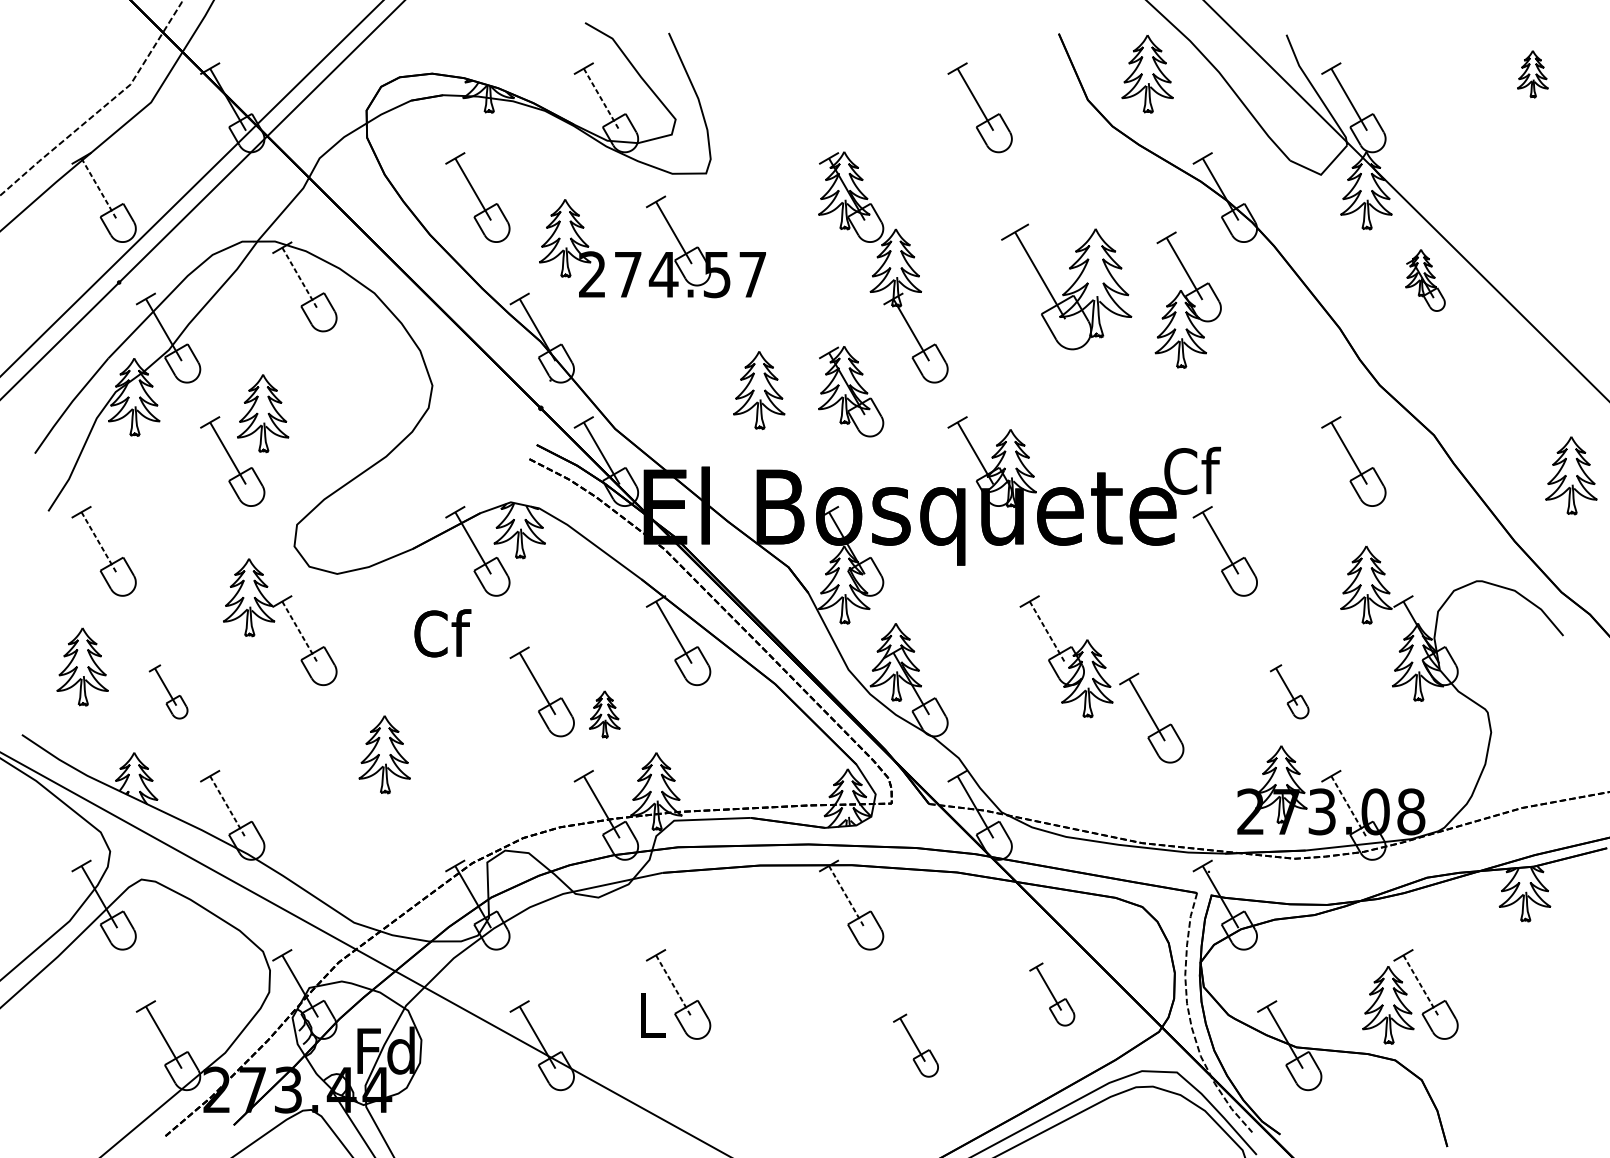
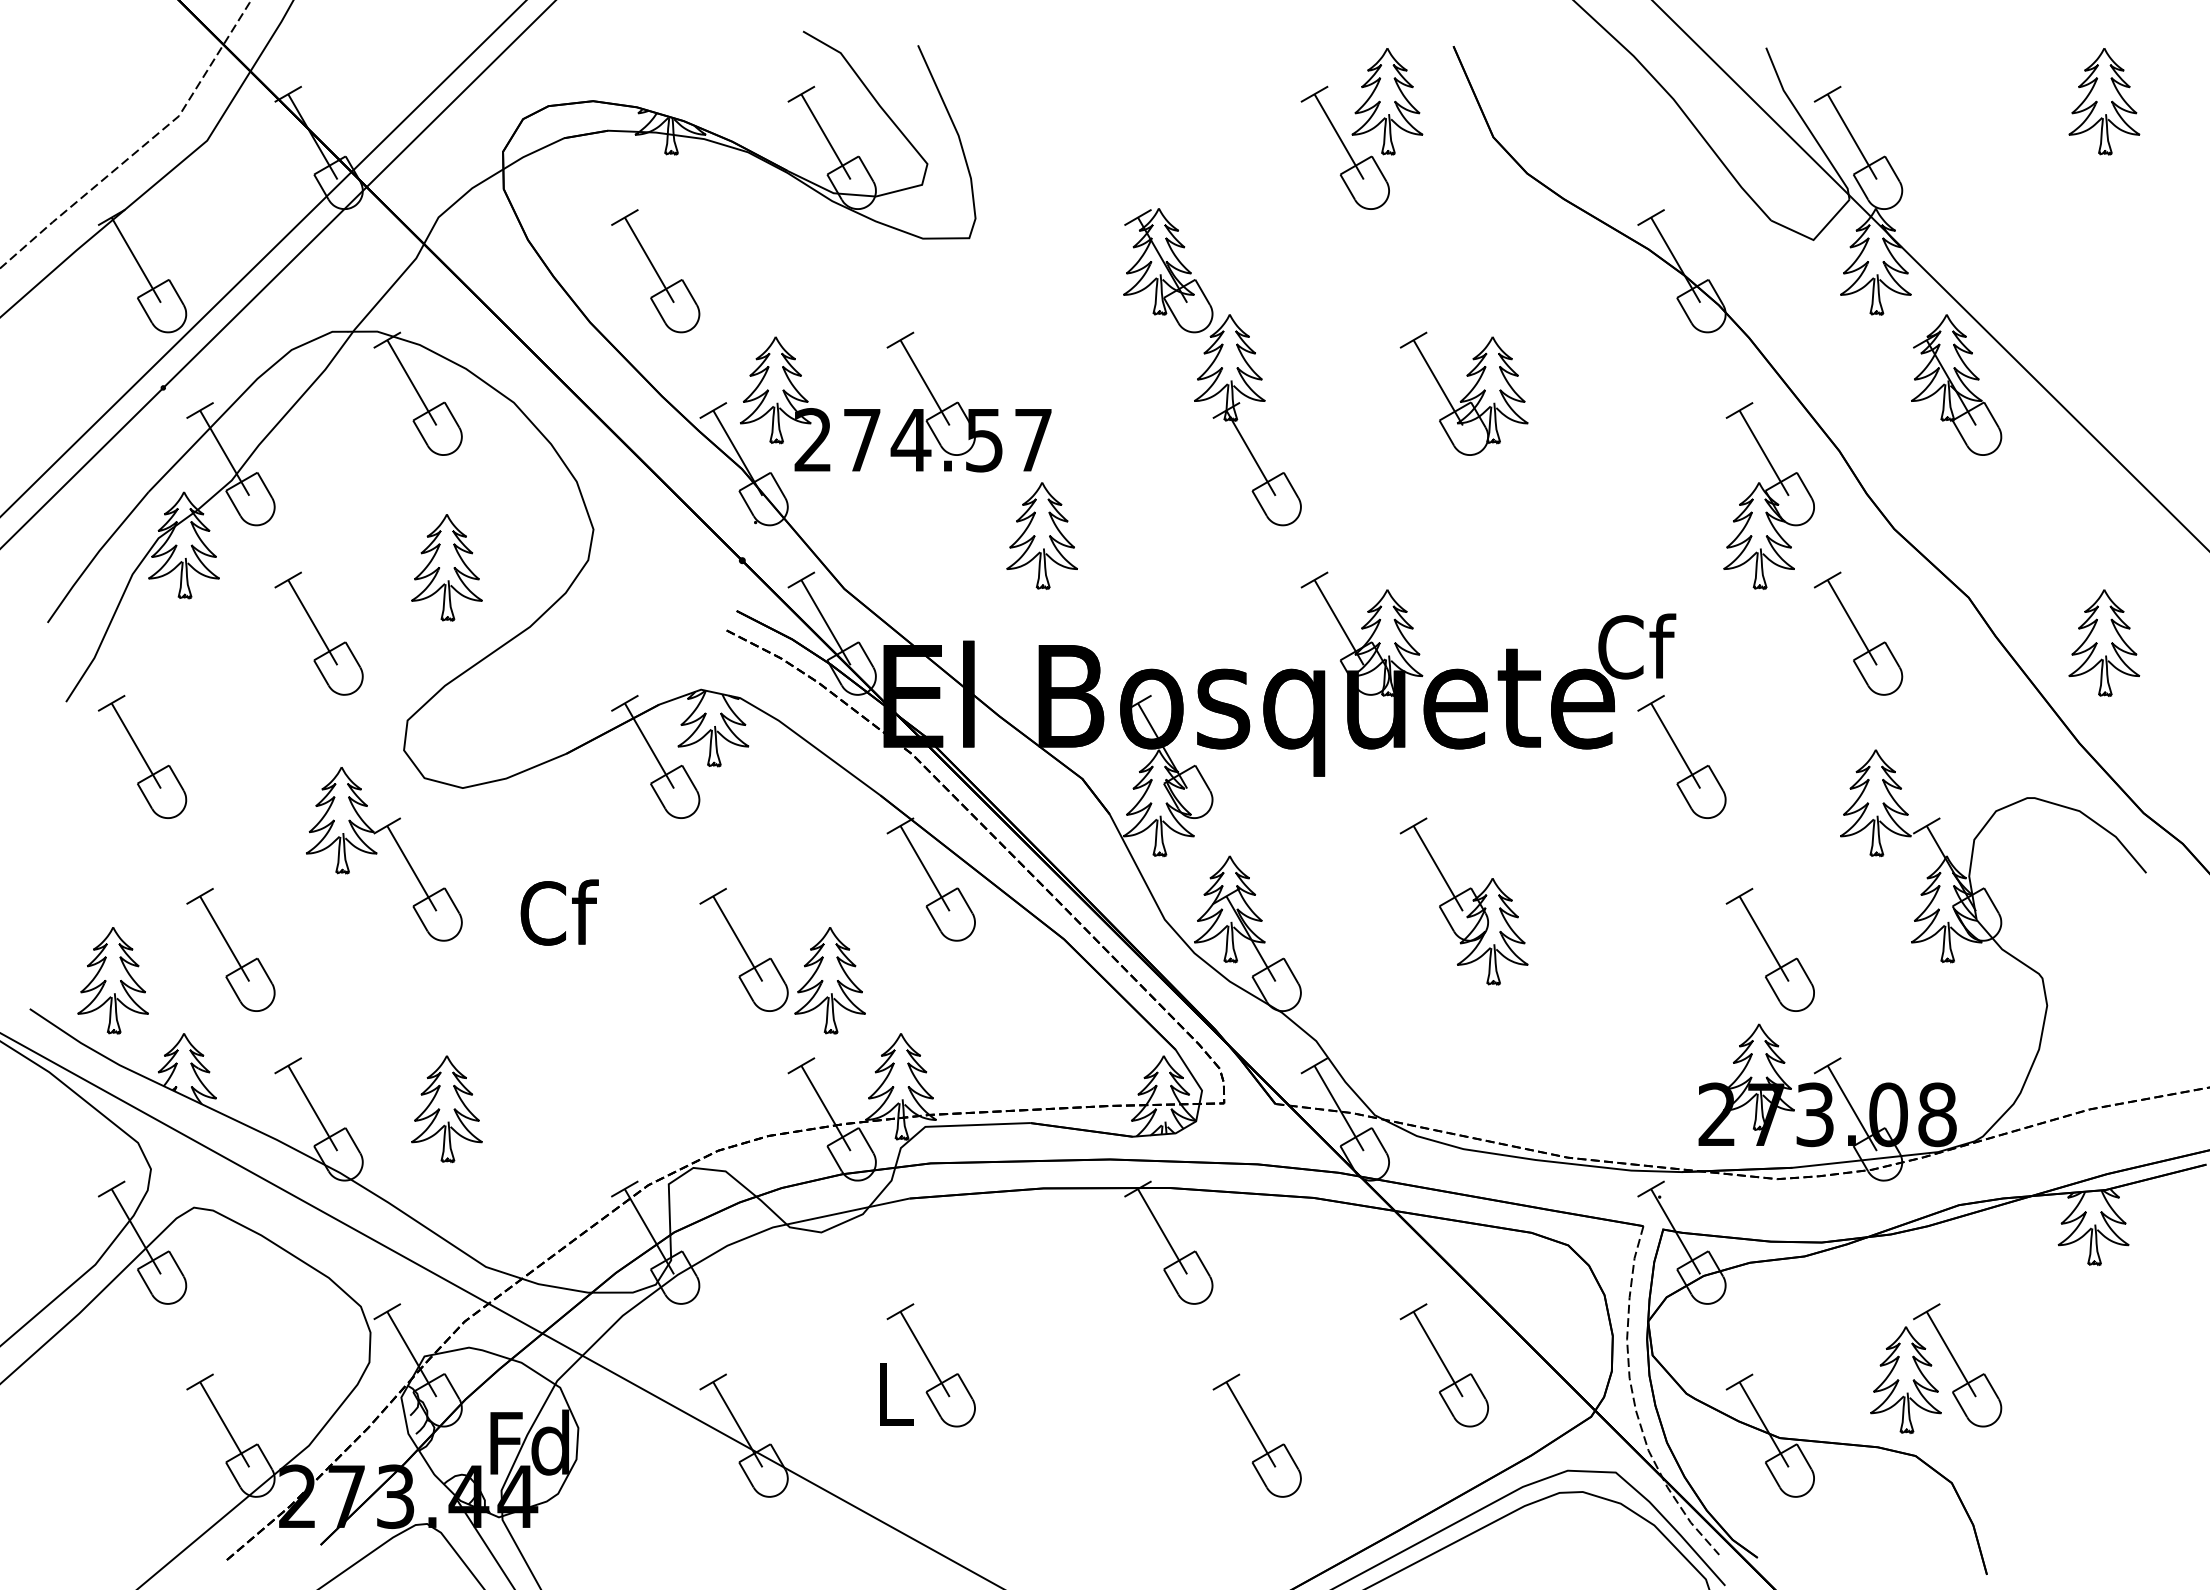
part: (1147, 73) -> (1387, 101), moved
part: (1532, 73) -> (2104, 101), size x1.67
line: (602, 100) -> (826, 137), dashed -> solid
line: (99, 189) -> (136, 260), dashed -> solid
part: (641, 252) -> (880, 409), moved
line: (300, 279) -> (412, 383), dashed -> solid
part: (1425, 280) -> (1956, 384), size x1.67
part: (1066, 286) -> (1463, 393), size x0.71
part: (1187, 299) -> (1768, 495), moved
part: (851, 391) -> (1168, 537), removed
part: (262, 413) -> (446, 567), moved
part: (1571, 475) -> (2104, 642), moved
line: (99, 543) -> (136, 746), dashed -> solid
line: (300, 633) -> (412, 869), dashed -> solid
text: (442, 633) -> (559, 912), moved
line: (1047, 633) -> (1438, 869), dashed -> solid
part: (82, 666) -> (112, 980), moved
part: (168, 691) -> (230, 949), size x1.67
part: (1288, 691) -> (1769, 949), size x1.67
part: (604, 714) -> (829, 980), size x1.67
part: (1151, 717) -> (1580, 985), removed
part: (384, 754) -> (446, 1109), moved
line: (228, 807) -> (313, 1108), dashed -> solid
line: (1349, 807) -> (1852, 1108), dashed -> solid
line: (846, 897) -> (1162, 1232), dashed -> solid
line: (674, 986) -> (925, 1354), dashed -> solid
line: (1421, 986) -> (1951, 1354), dashed -> solid
part: (1051, 994) -> (1443, 1365), size x1.43
part: (915, 1045) -> (1256, 1435), size x1.43

